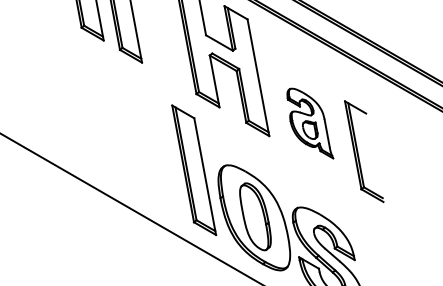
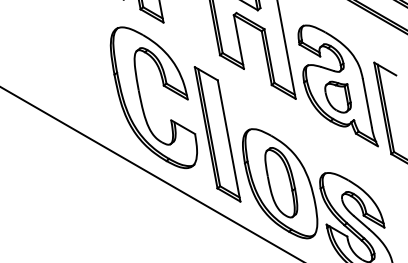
part: (310, 123) -> (338, 85), size x1.67
part: (121, 137) -> (142, 100), added

